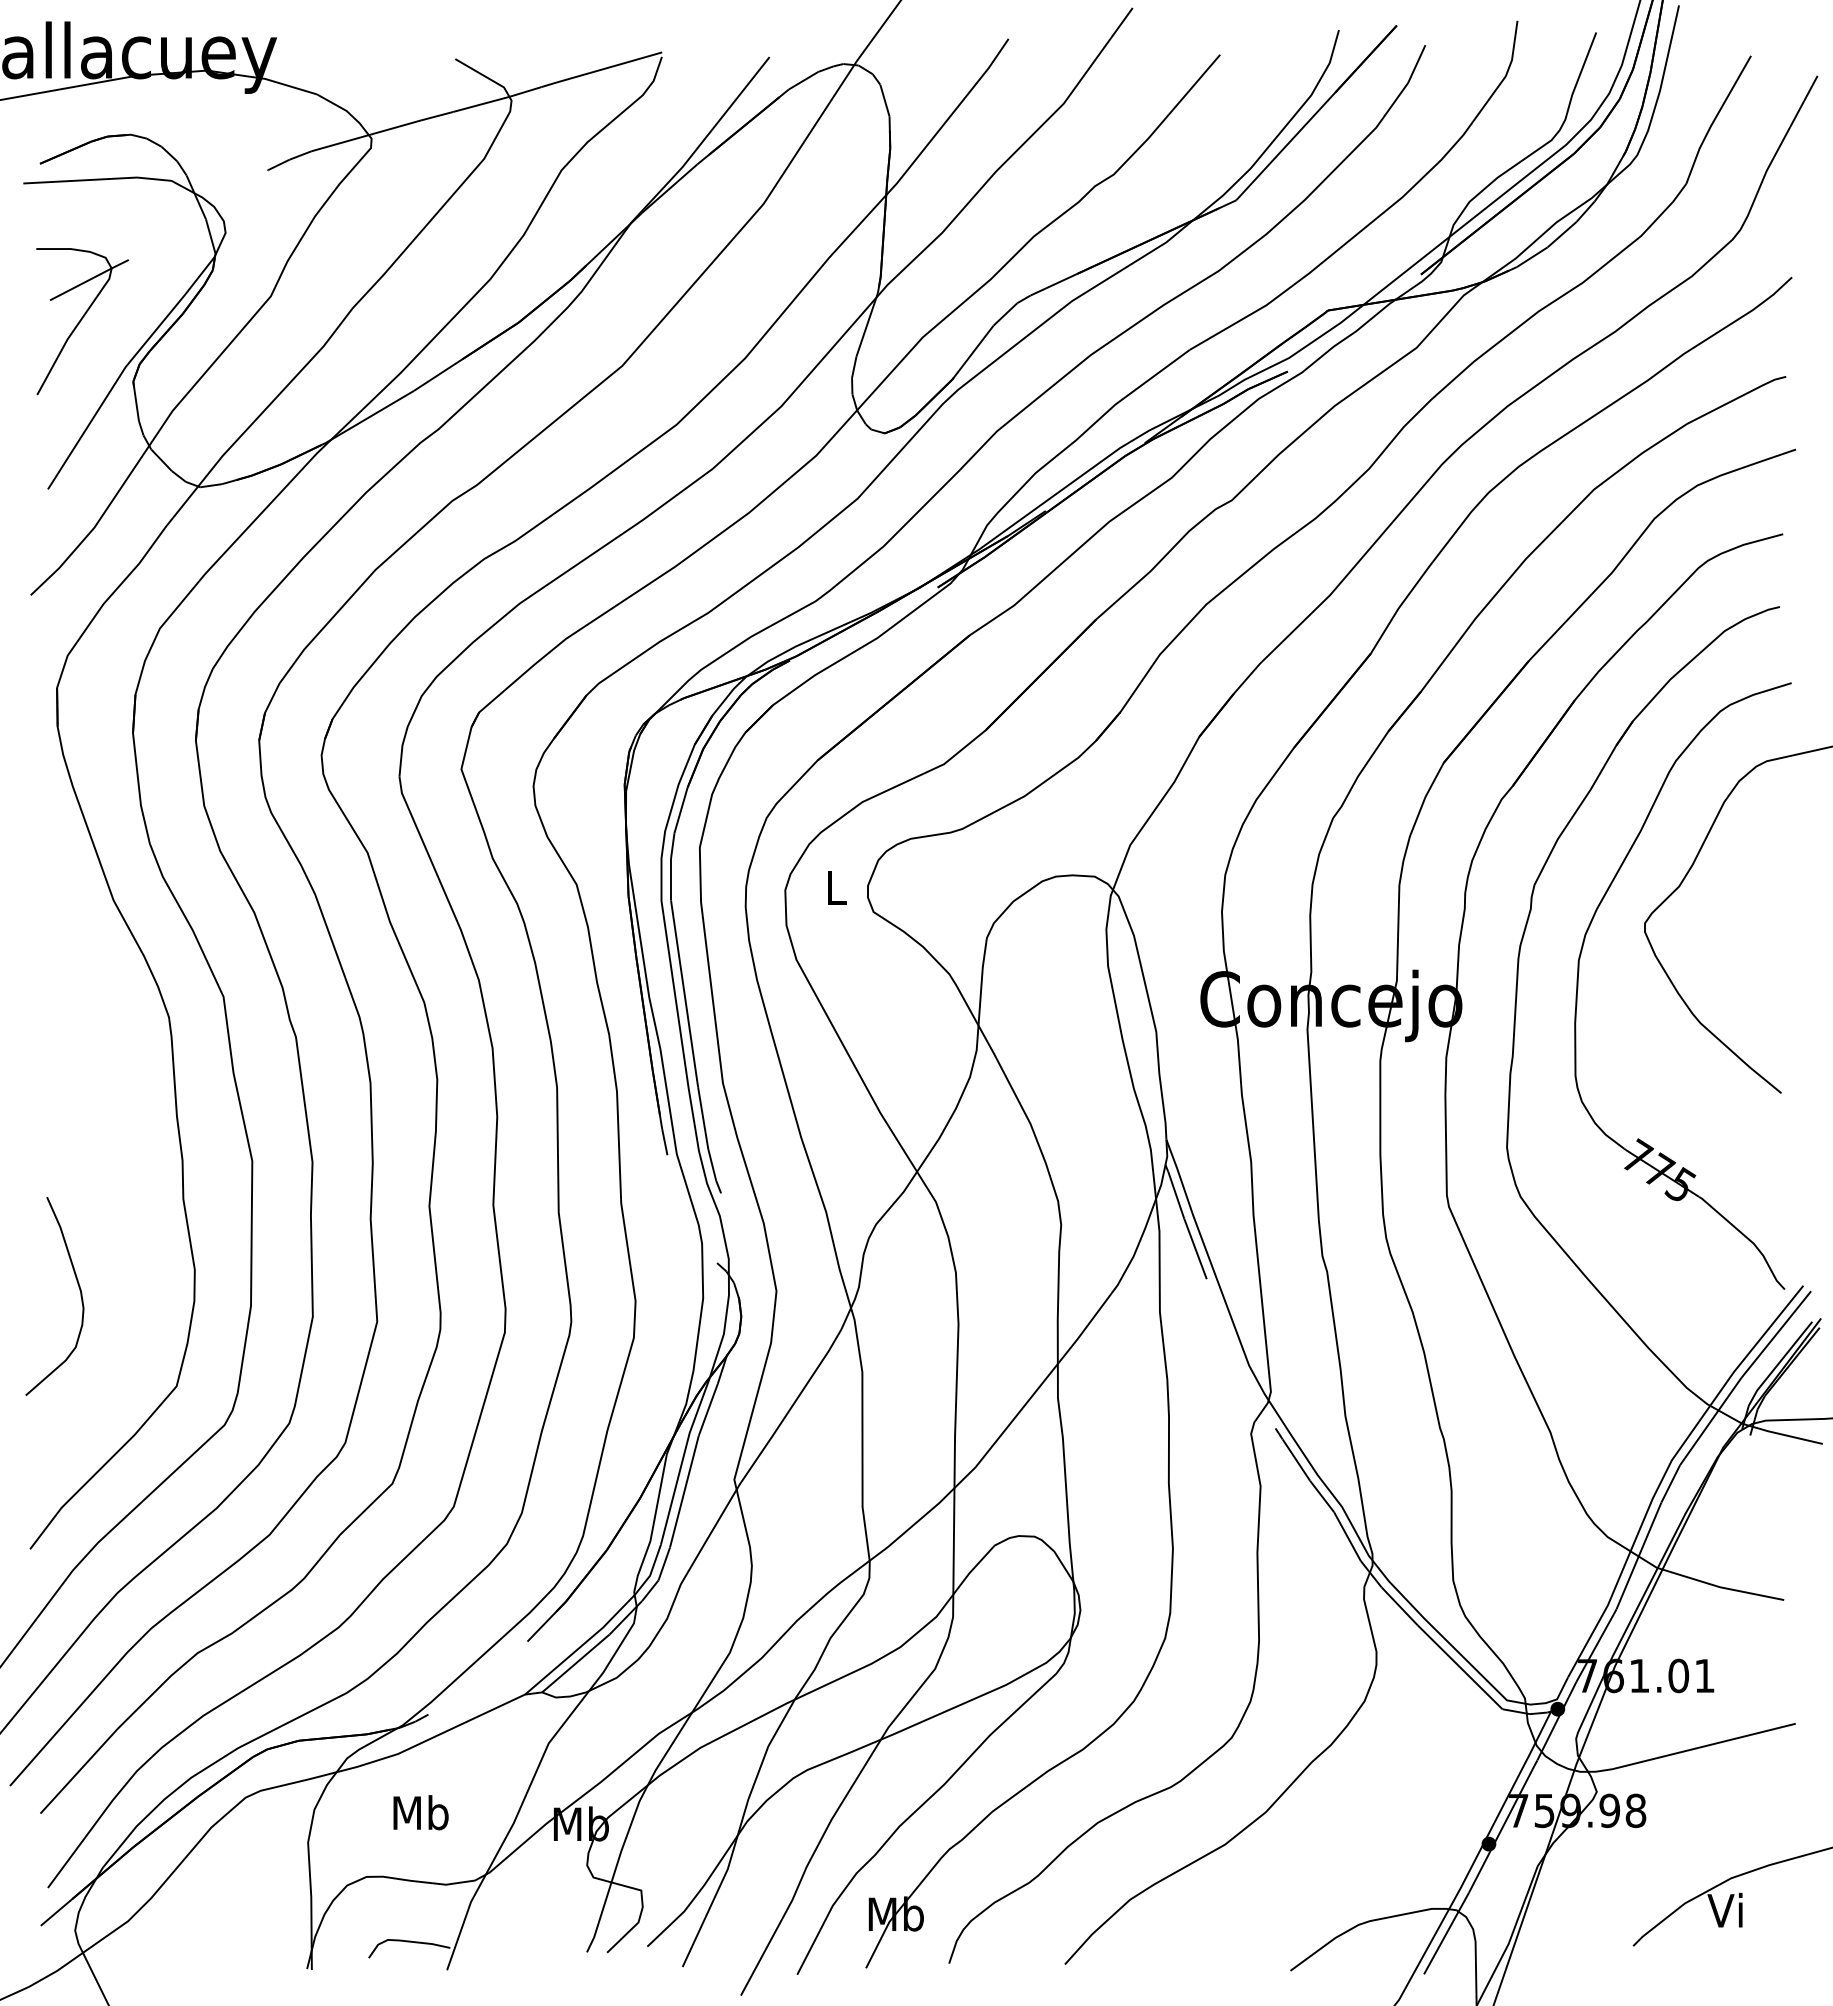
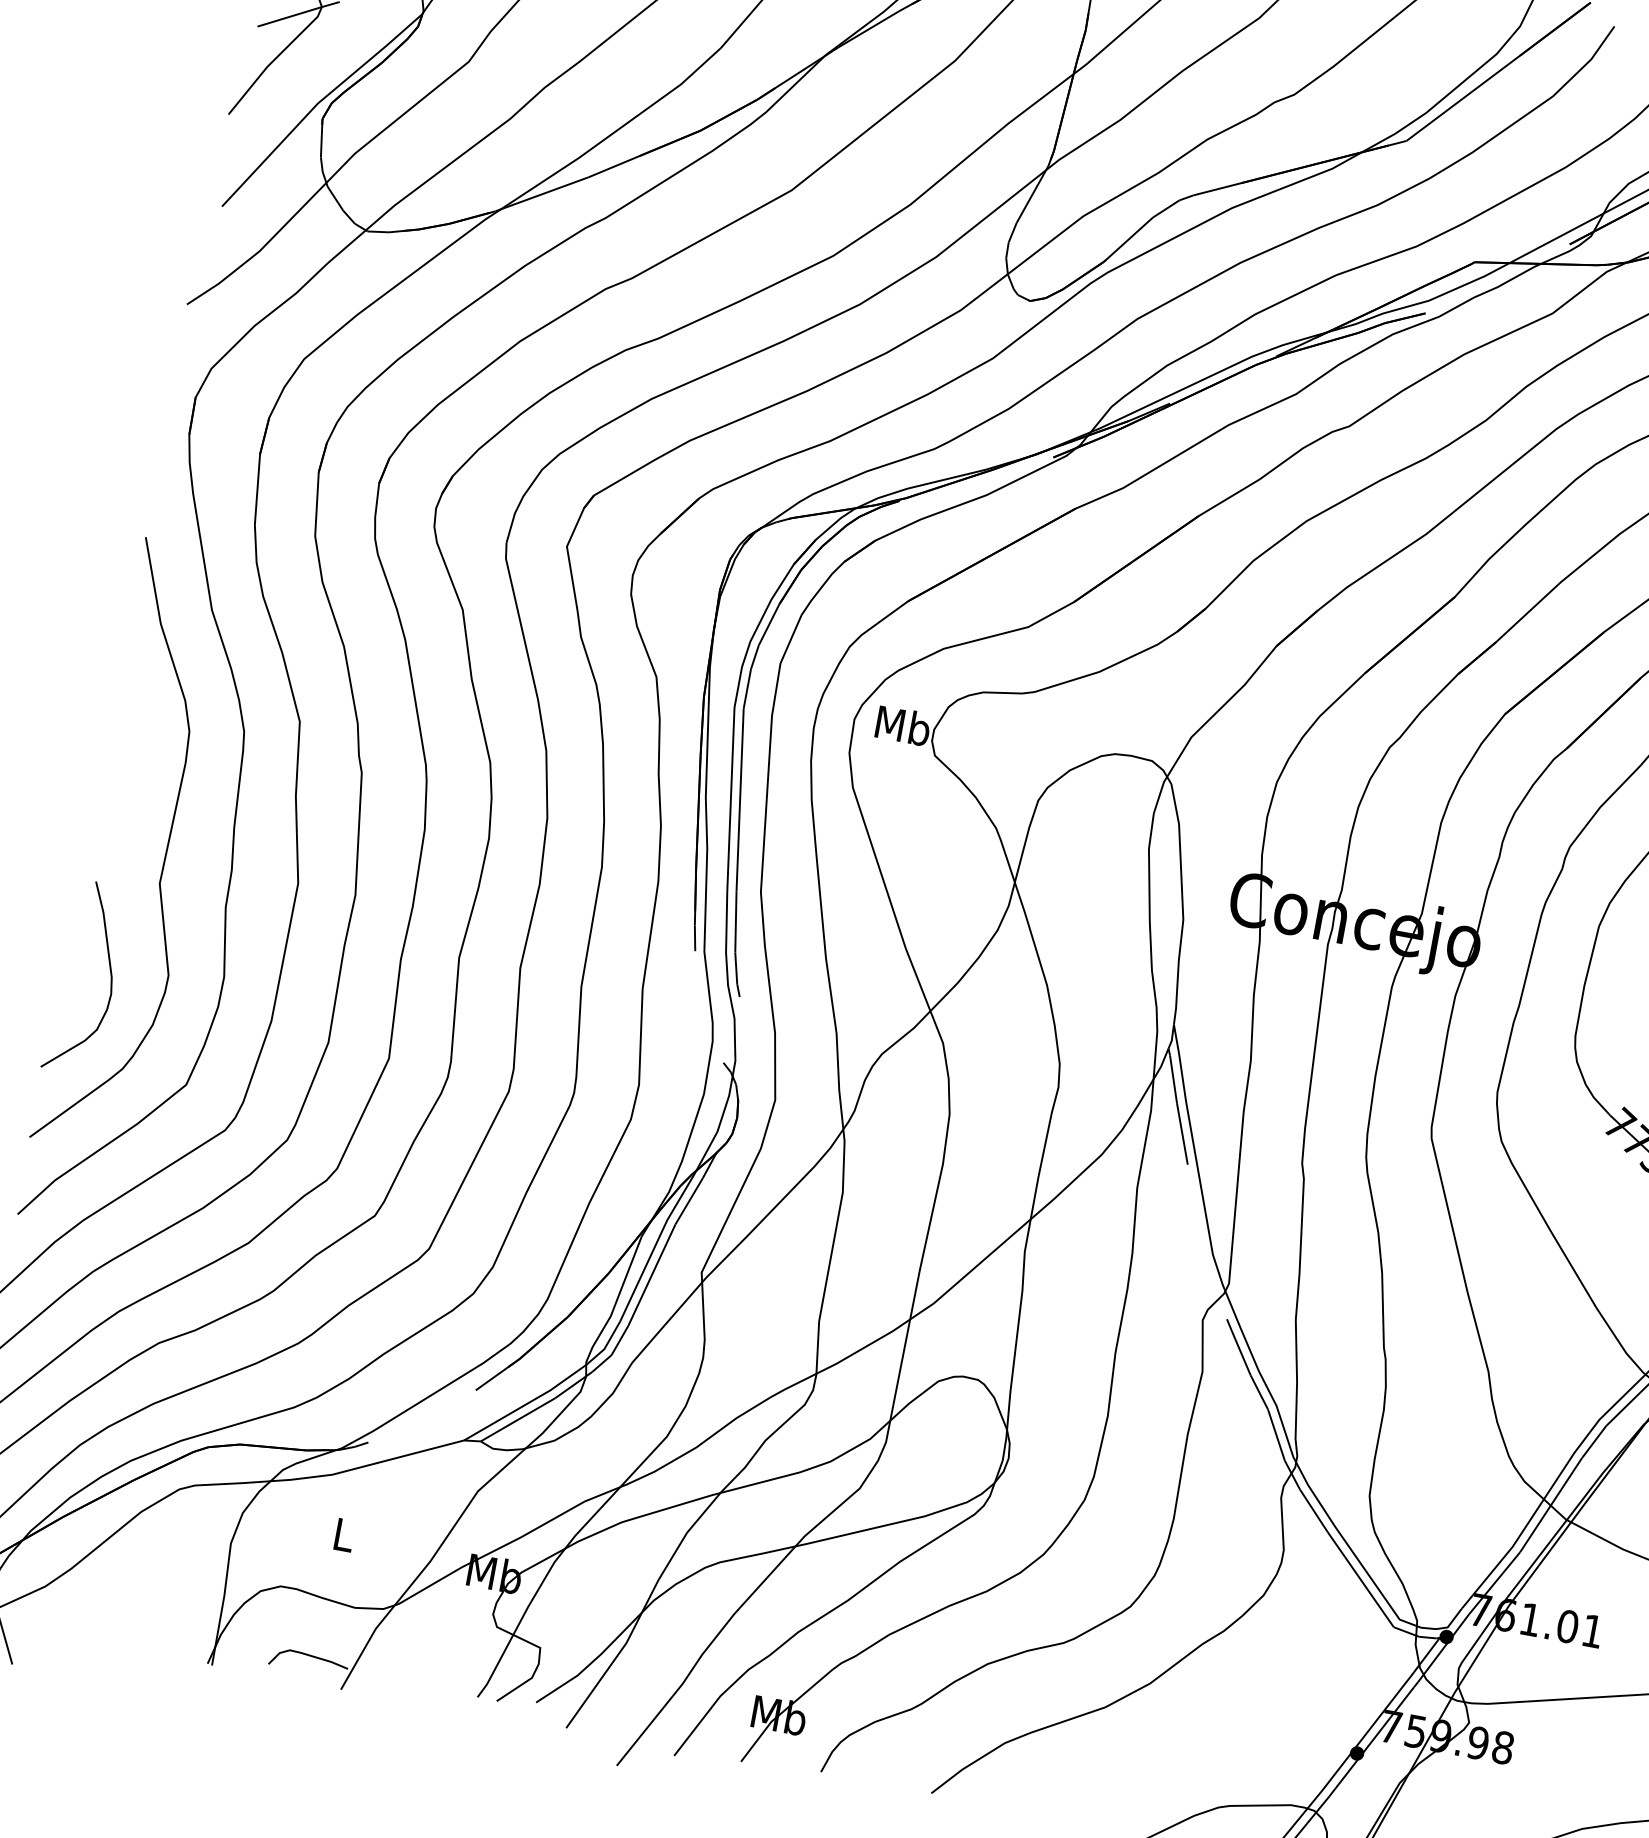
text: (835, 887) -> (902, 725), L -> Mb
curve: (111, 1159) -> (164, 856), added
text: (420, 1812) -> (343, 1534), Mb -> L

